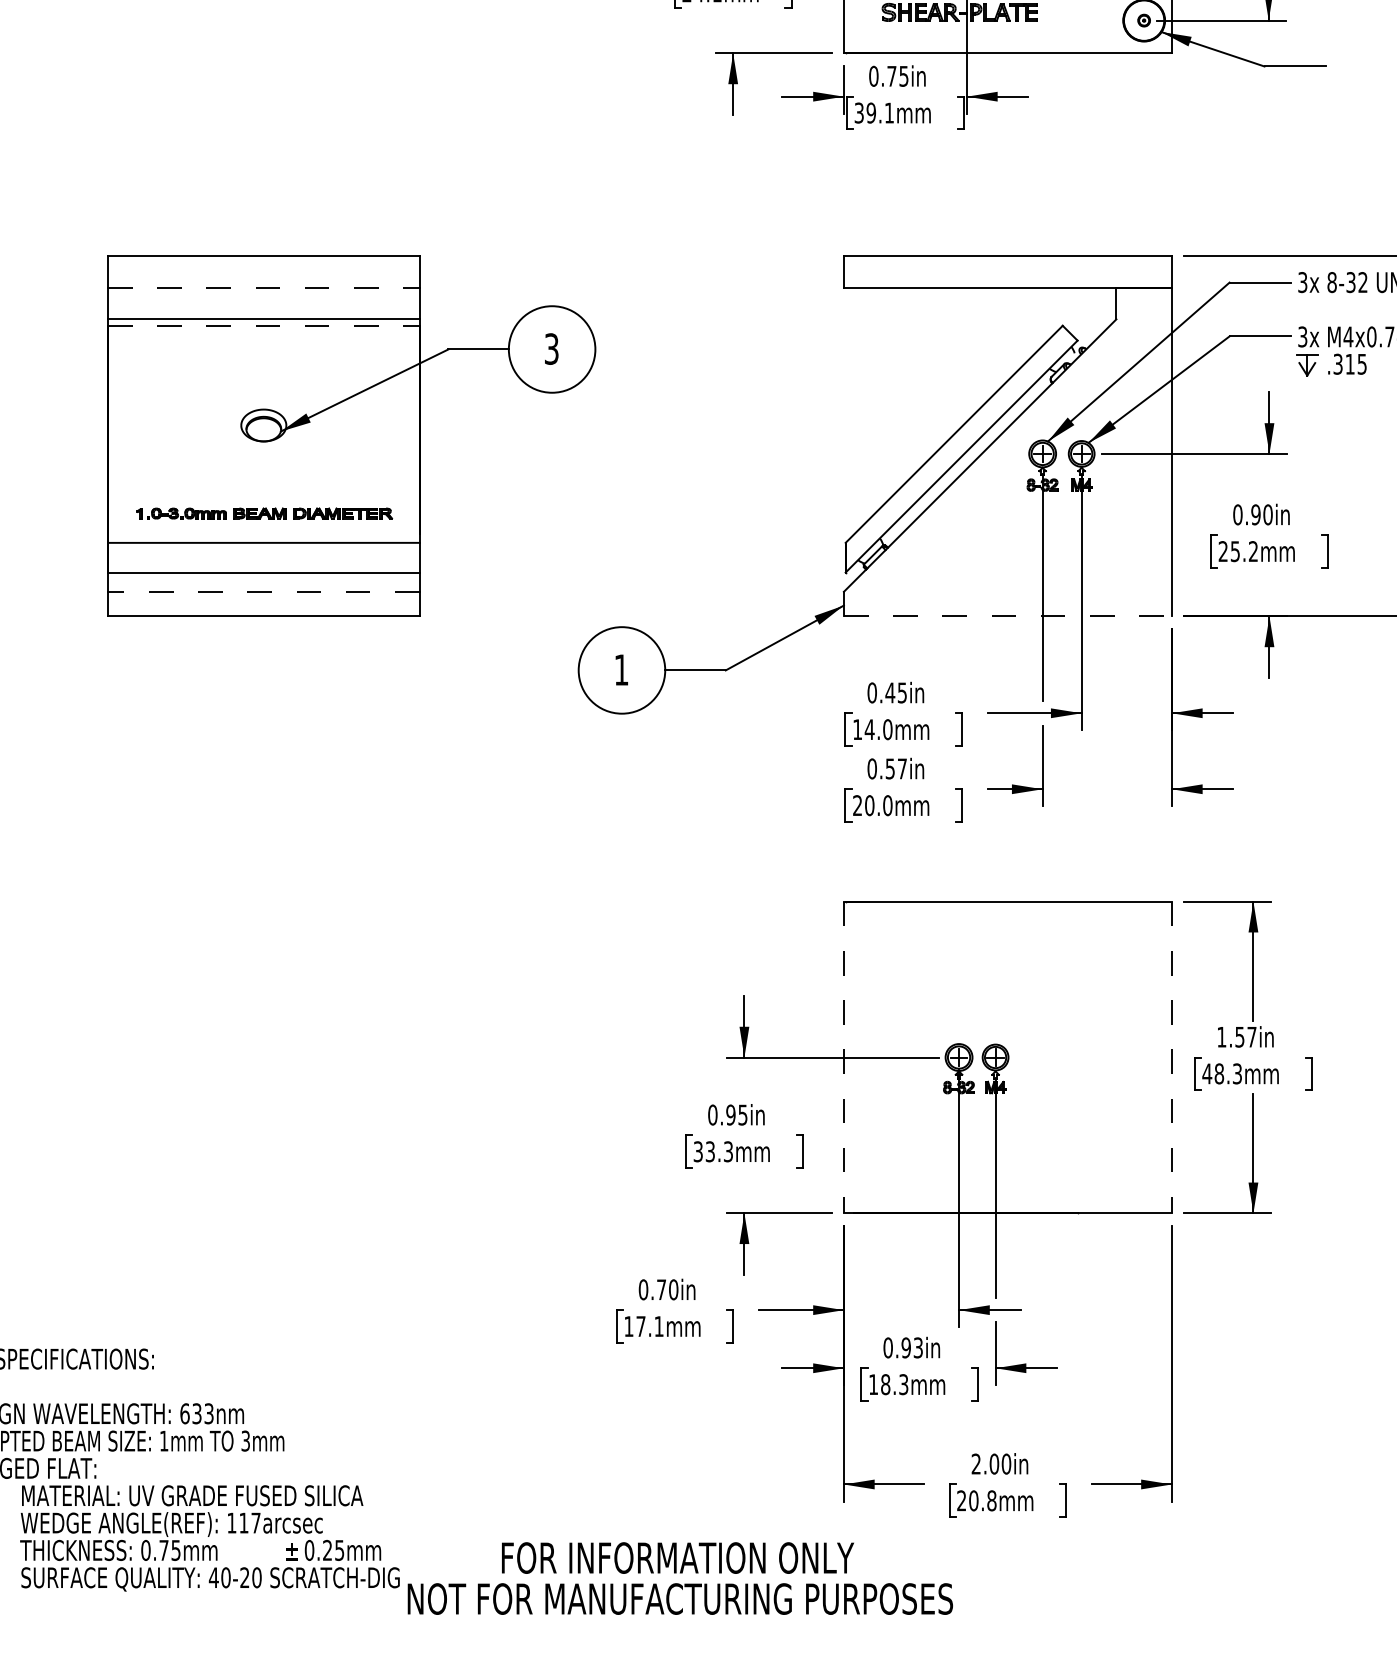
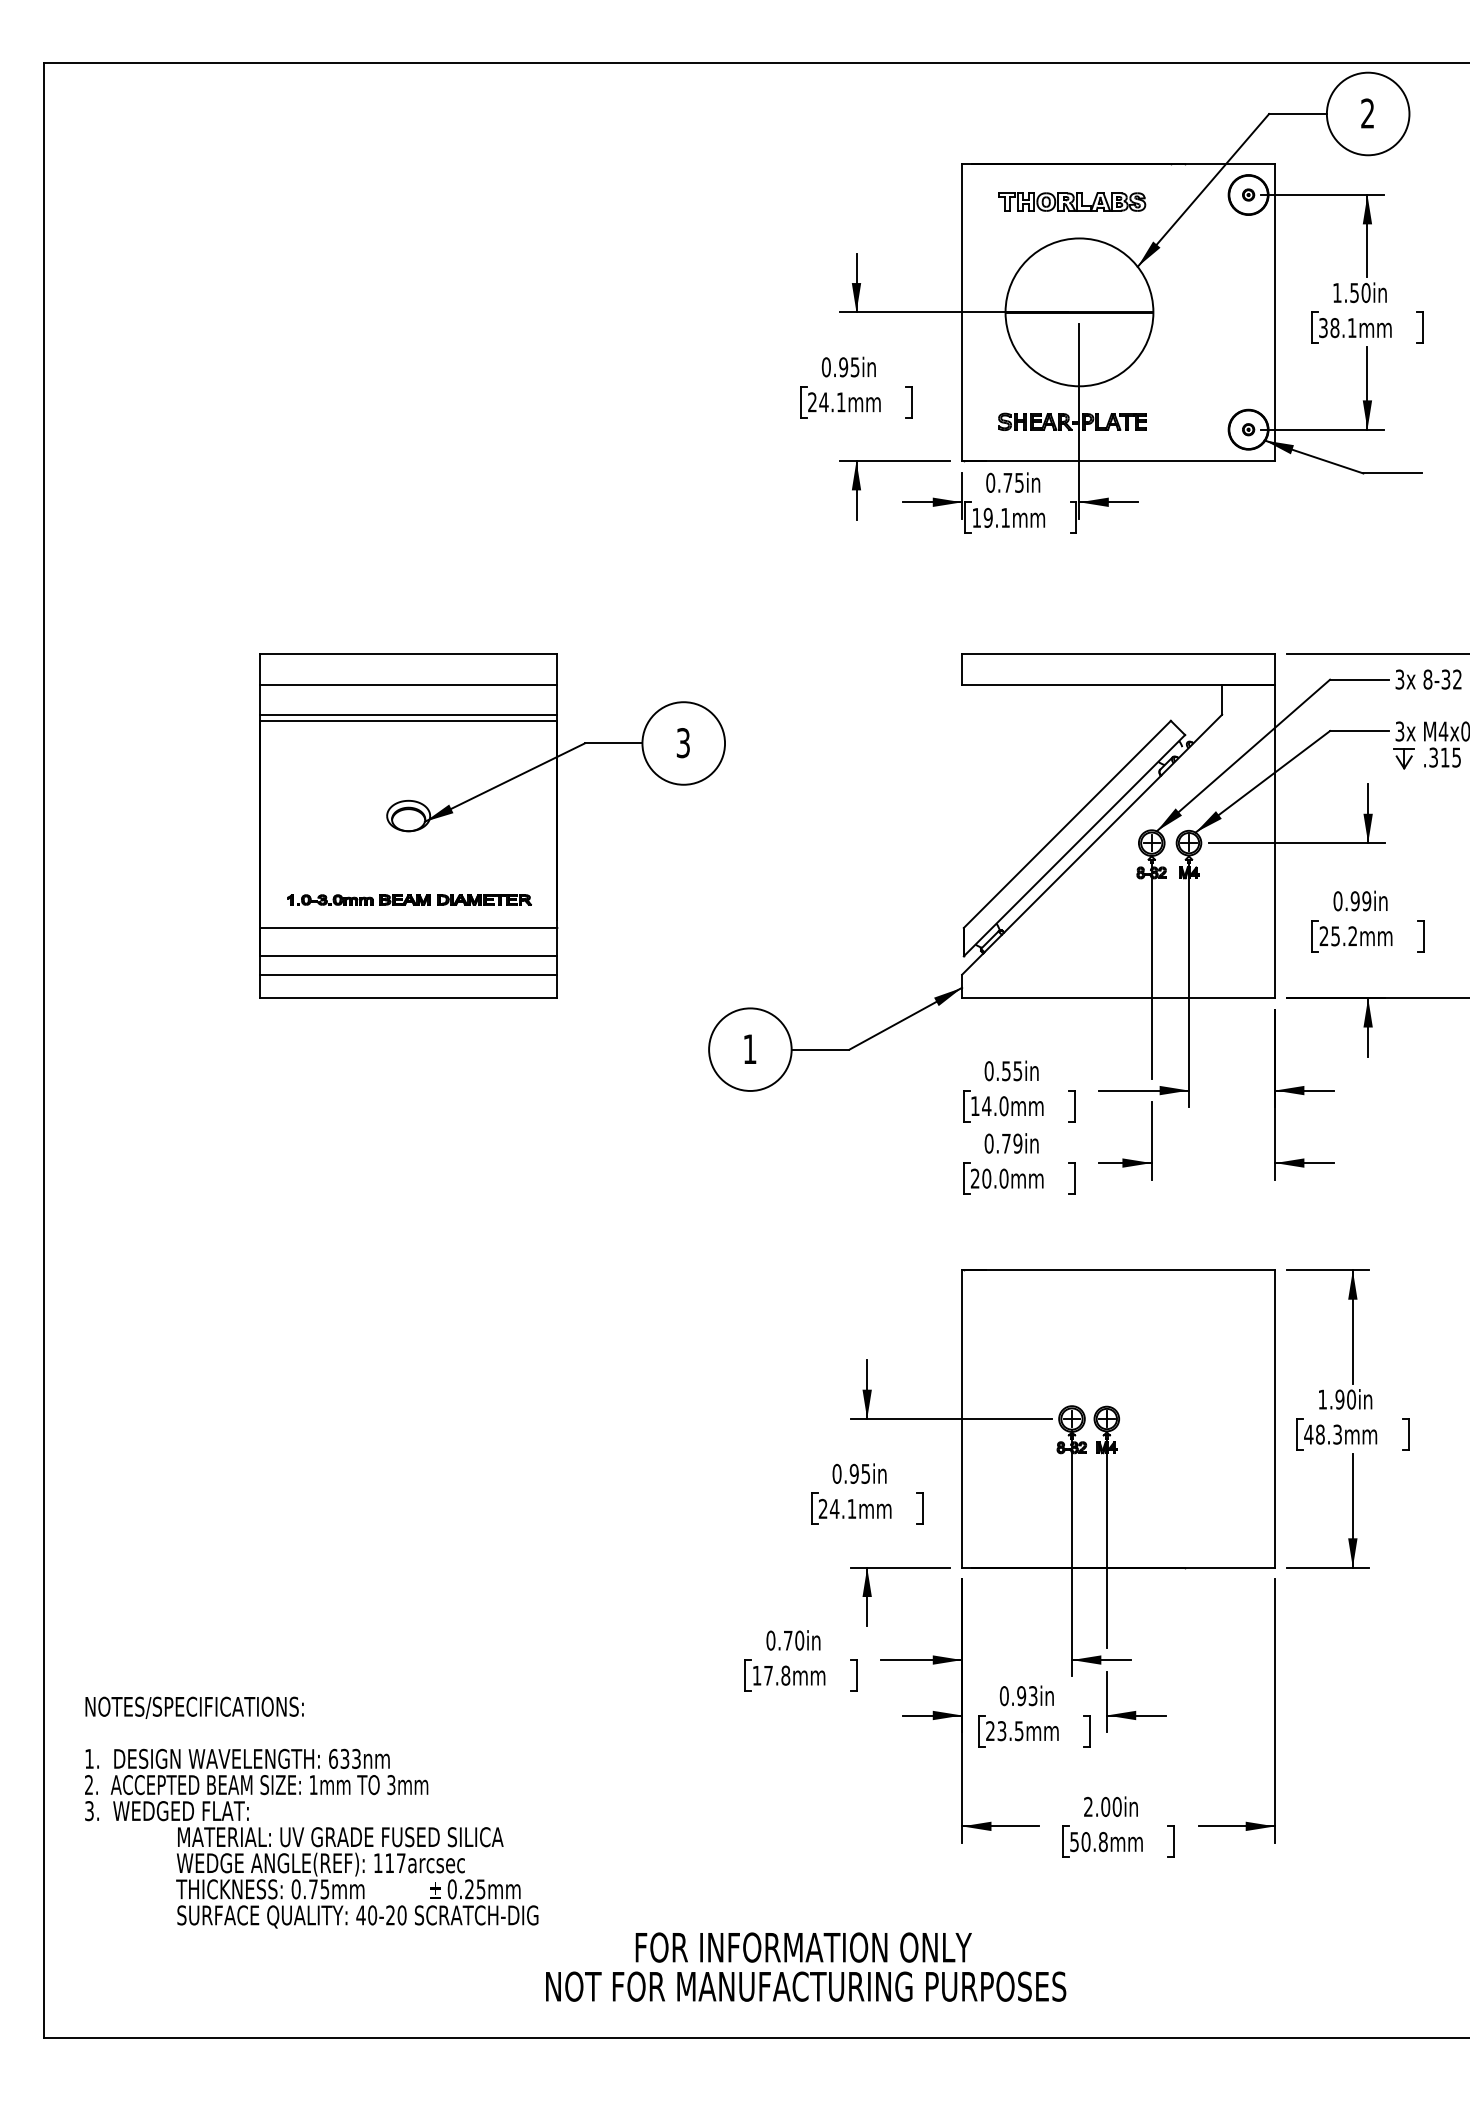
text: (858, 112) -> (976, 517), 39.1mm -> 19.1mm
line: (263, 288) -> (408, 685), dashed -> solid
line: (263, 325) -> (408, 720), dashed -> solid
text: (1267, 515) -> (1366, 901), 0.90in -> 0.99in
line: (263, 591) -> (408, 974), dashed -> solid
line: (1008, 616) -> (1119, 998), dashed -> solid
text: (890, 693) -> (1006, 1071), 0.45in -> 0.55in
text: (896, 768) -> (1012, 1143), 0.57in -> 0.79in
text: (1245, 1037) -> (1345, 1399), 1.57in -> 1.90in
line: (844, 1058) -> (962, 1419), dashed -> solid
line: (1172, 1058) -> (1275, 1419), dashed -> solid
text: (713, 1151) -> (837, 1508), 33.3mm -> 24.1mm
text: (658, 1326) -> (785, 1675), 17.1mm -> 17.8mm
text: (888, 1385) -> (1004, 1731), 18.3mm -> 23.5mm
text: (961, 1501) -> (1074, 1842), 20.8mm -> 50.8mm
text: (680, 1577) -> (806, 1966), moved

